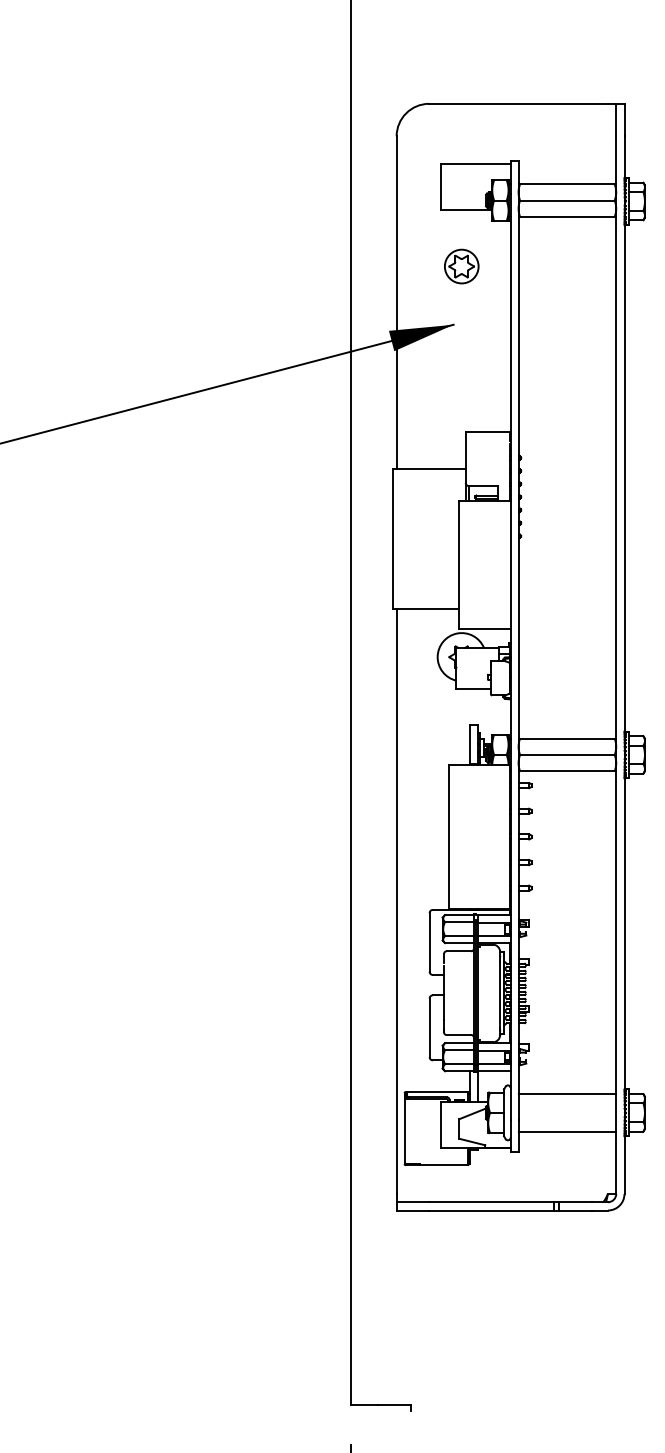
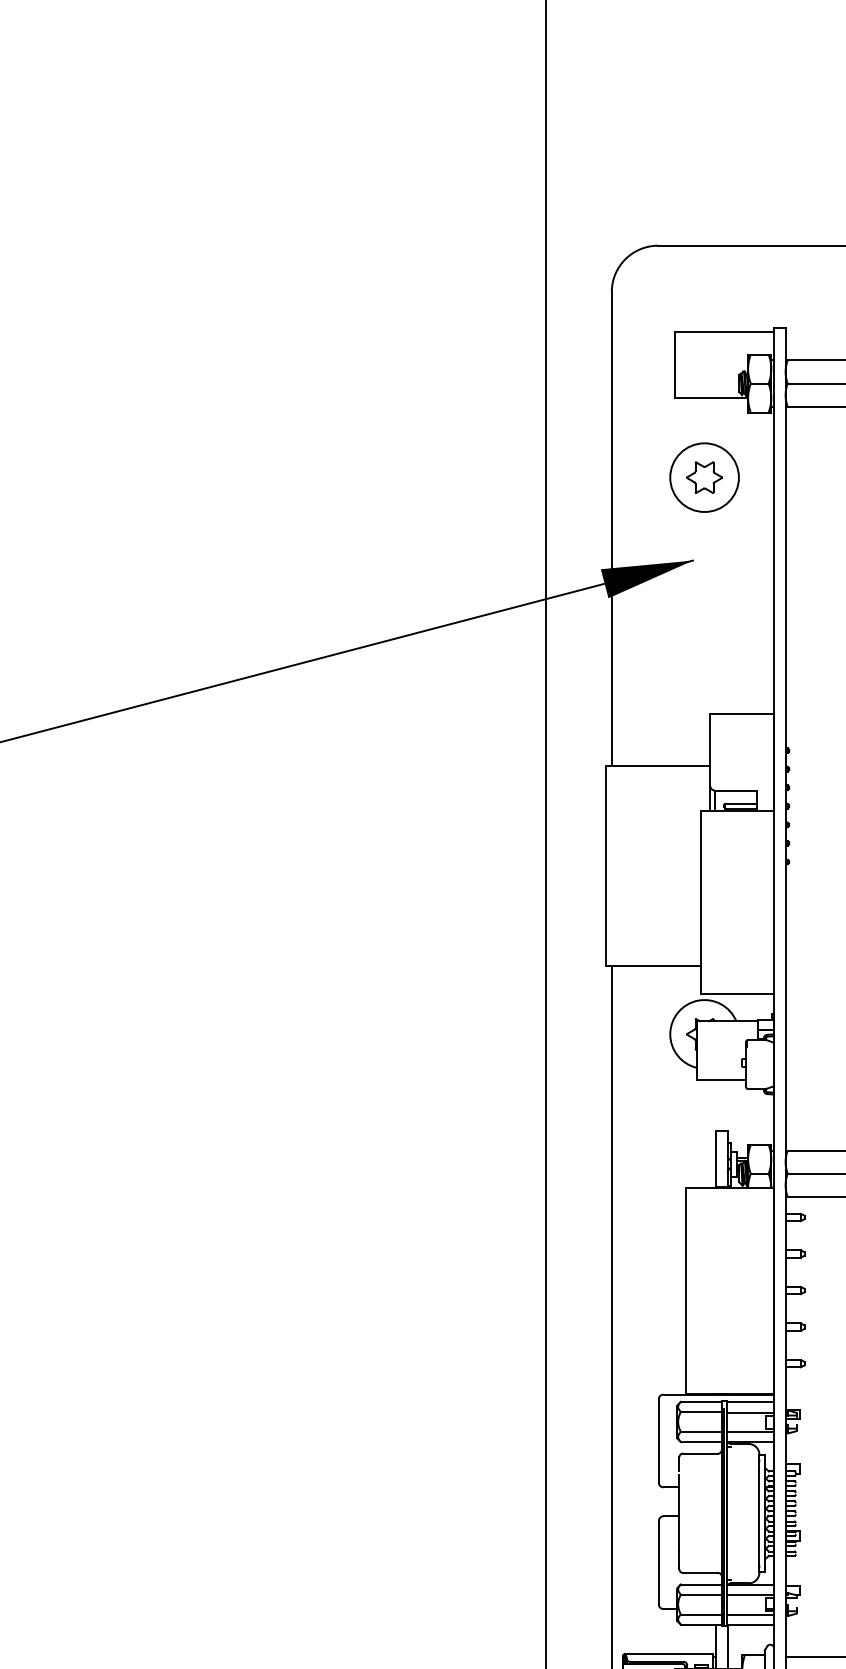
circle: (461, 266) -> (704, 477), size x1.43

